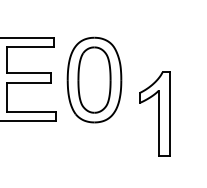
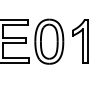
part: (154, 114) -> (80, 41), moved

